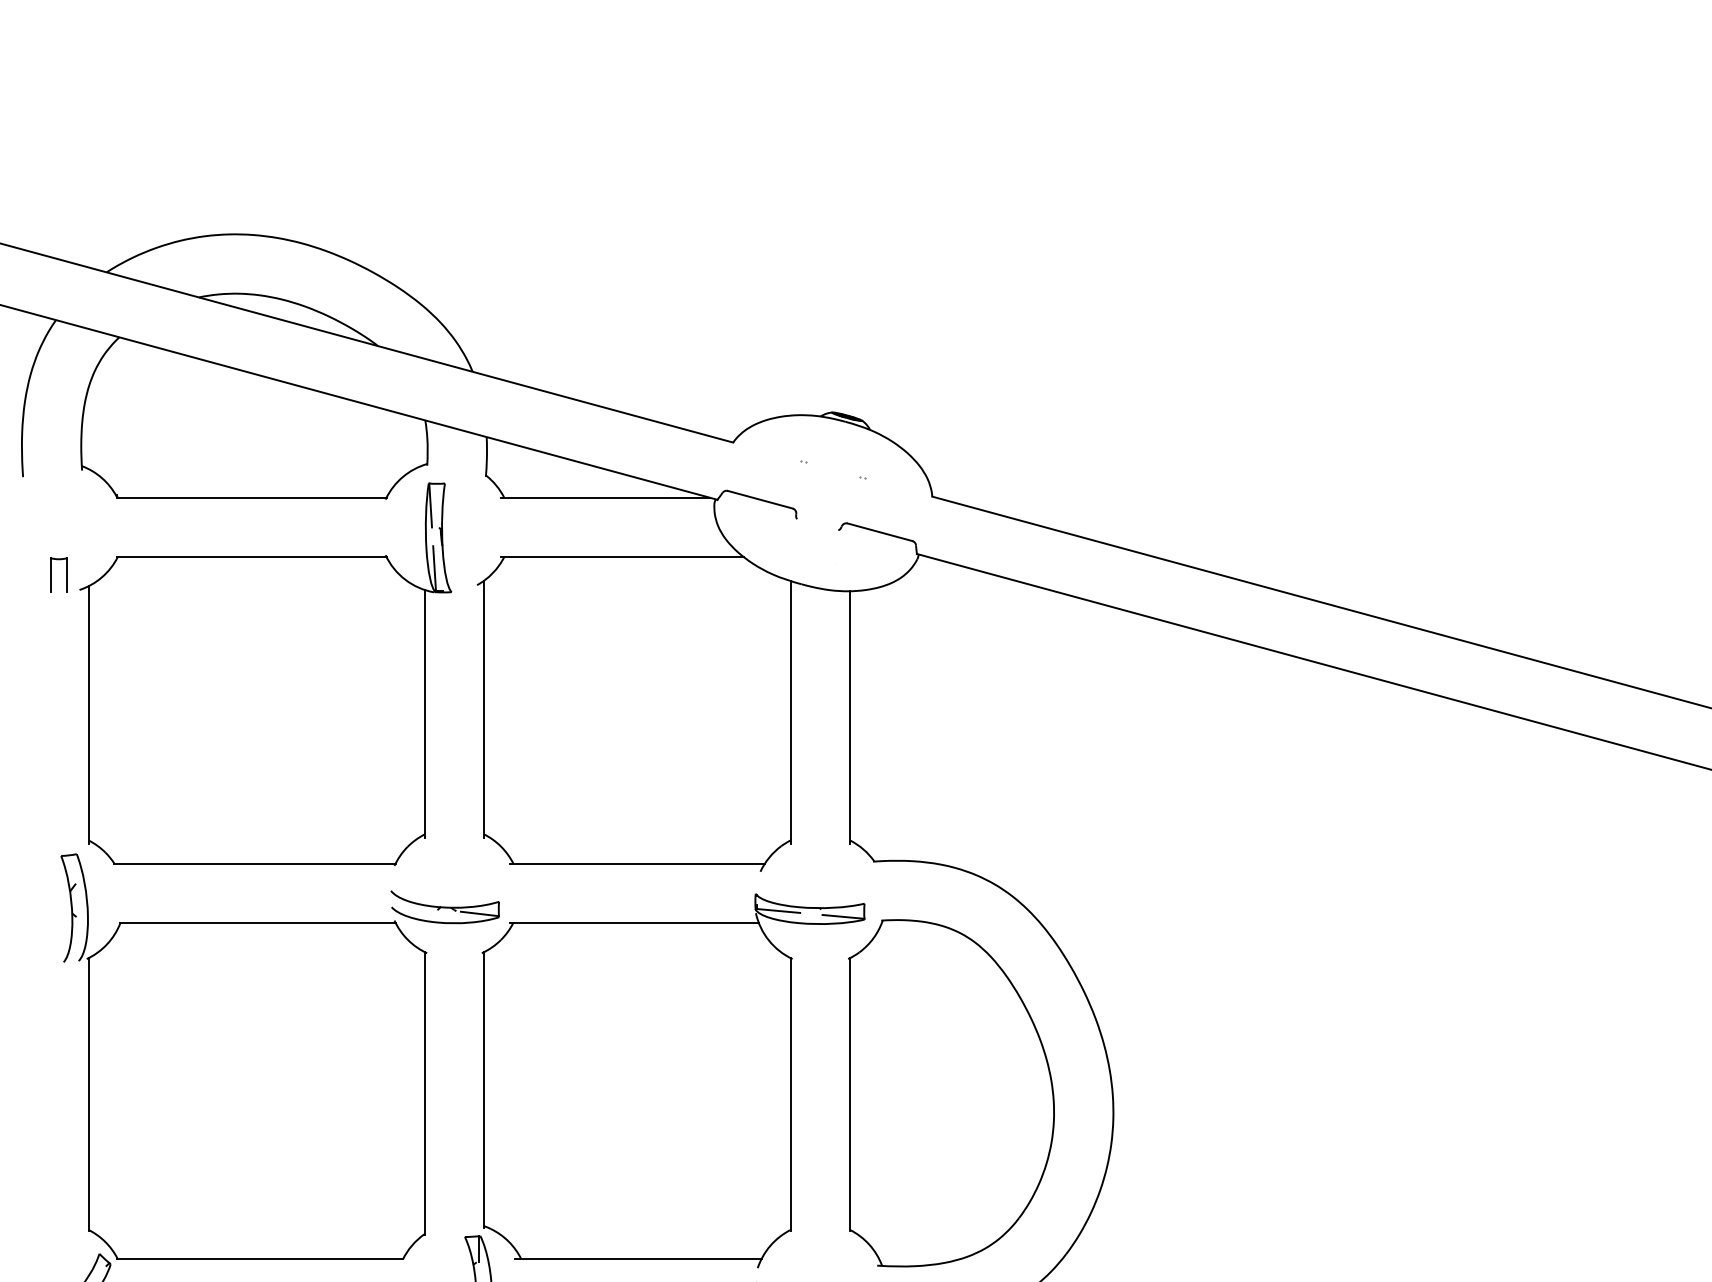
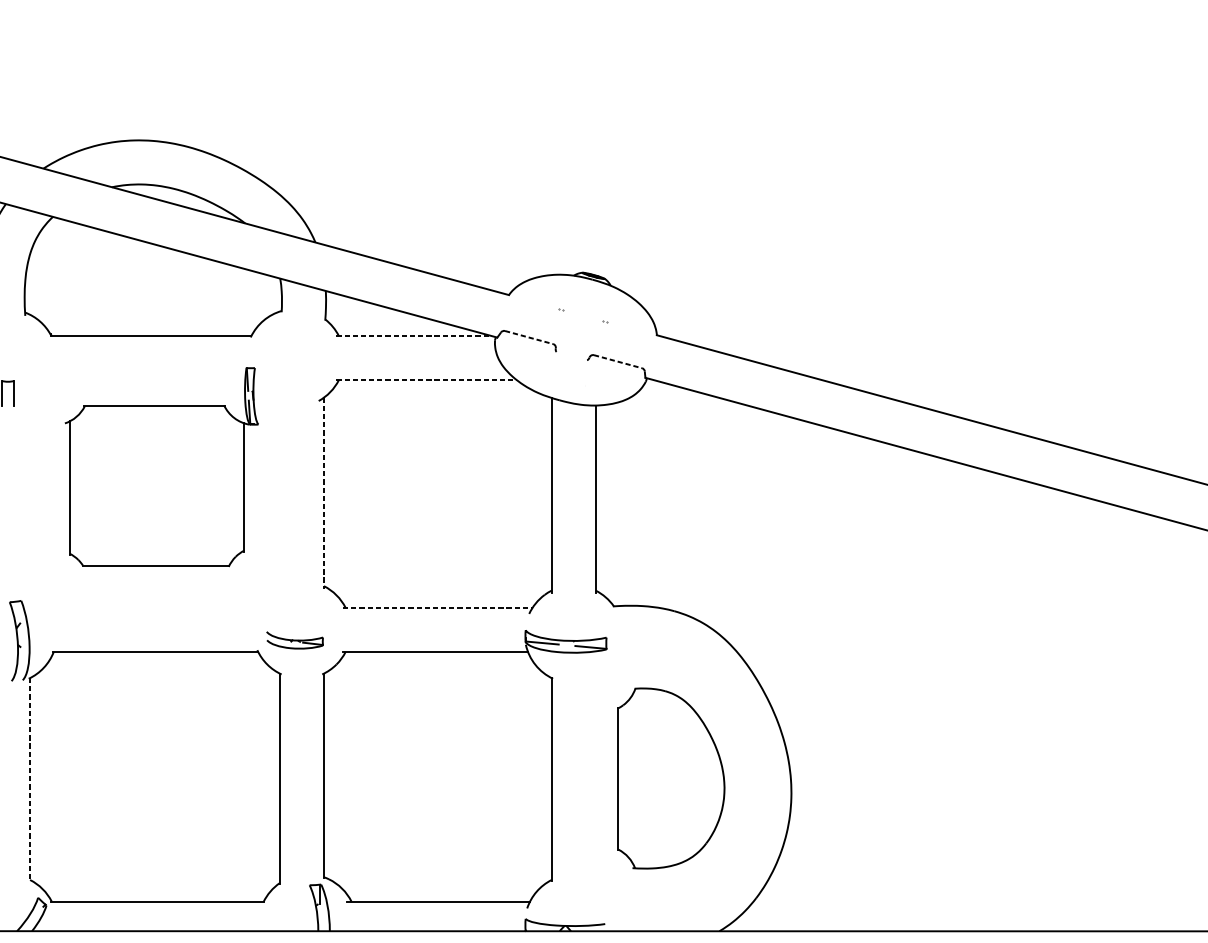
line: (605, 497) -> (414, 335), solid -> dashed
line: (760, 499) -> (529, 337), solid -> dashed
line: (880, 532) -> (618, 361), solid -> dashed
line: (622, 557) -> (426, 380), solid -> dashed
part: (265, 674) -> (161, 467), size x0.7
line: (484, 709) -> (324, 493), solid -> dashed
line: (637, 863) -> (437, 607), solid -> dashed
part: (444, 907) -> (294, 640), size x0.7
part: (951, 1093) -> (671, 778), size x0.7
line: (88, 1095) -> (30, 780), solid -> dashed

